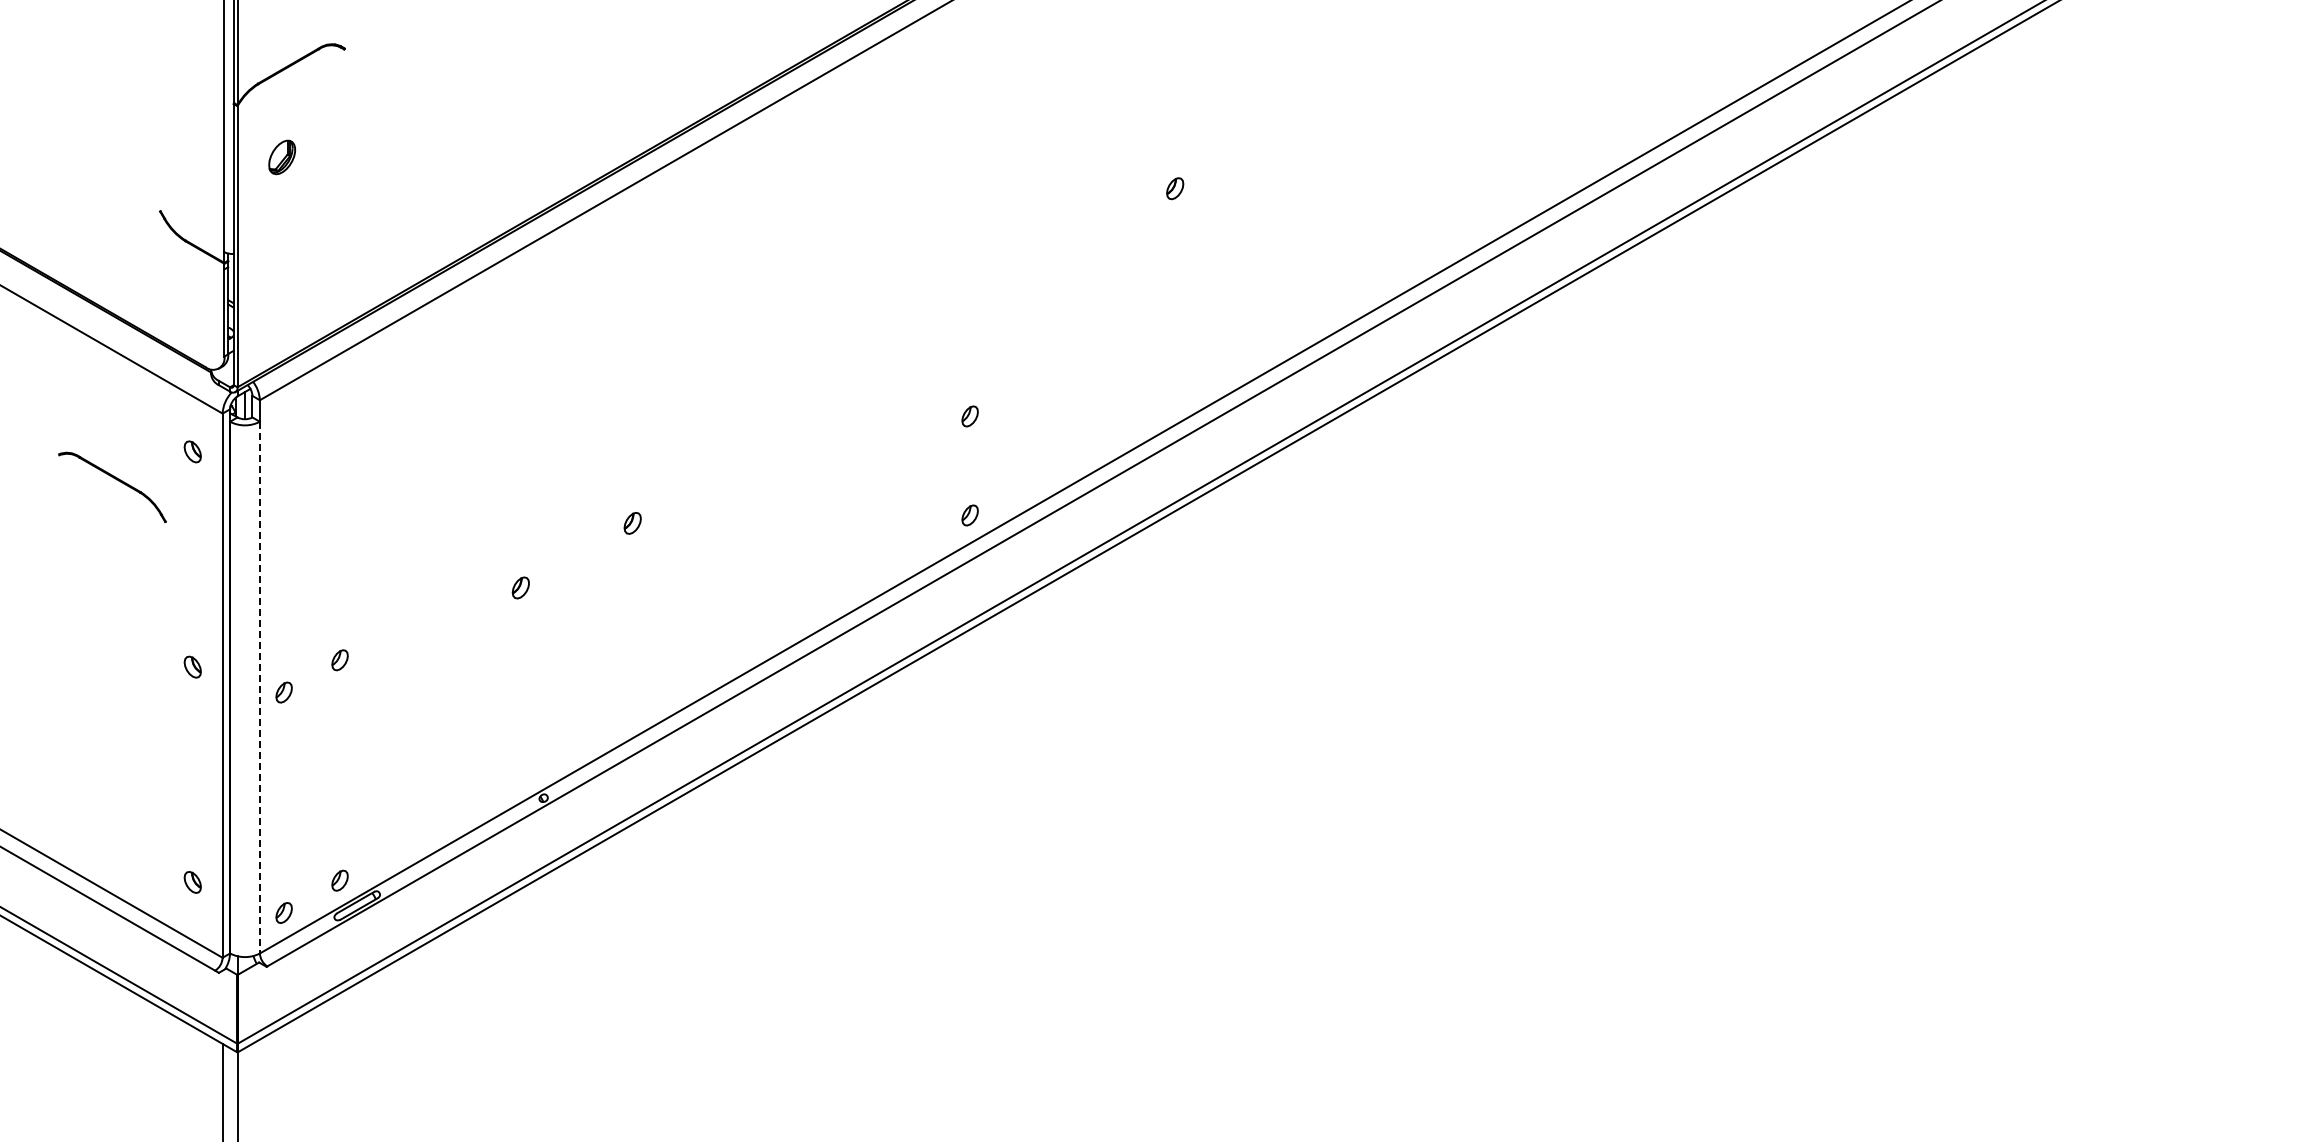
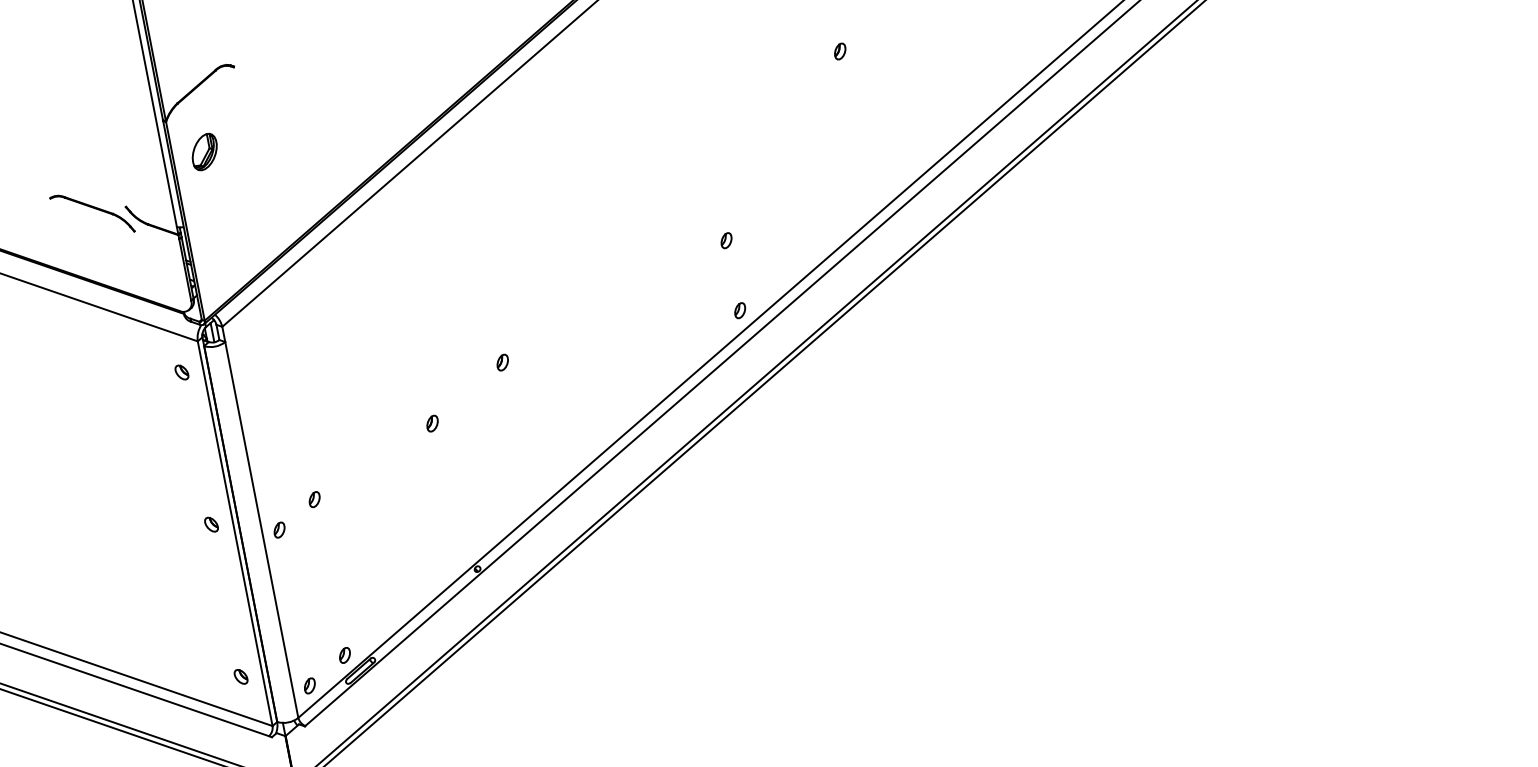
part: (281, 157) -> (204, 152), size x1.43
part: (116, 480) -> (94, 208), moved
line: (259, 687) -> (261, 529), dashed -> solid

